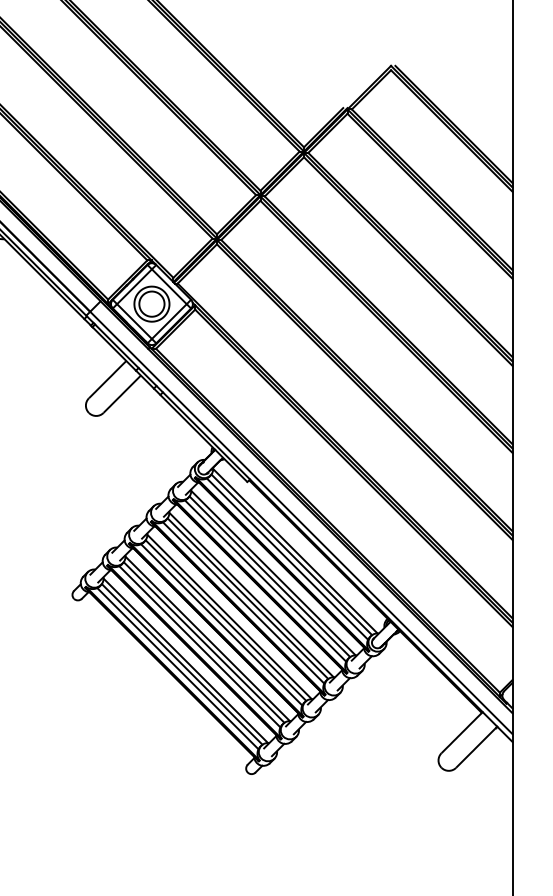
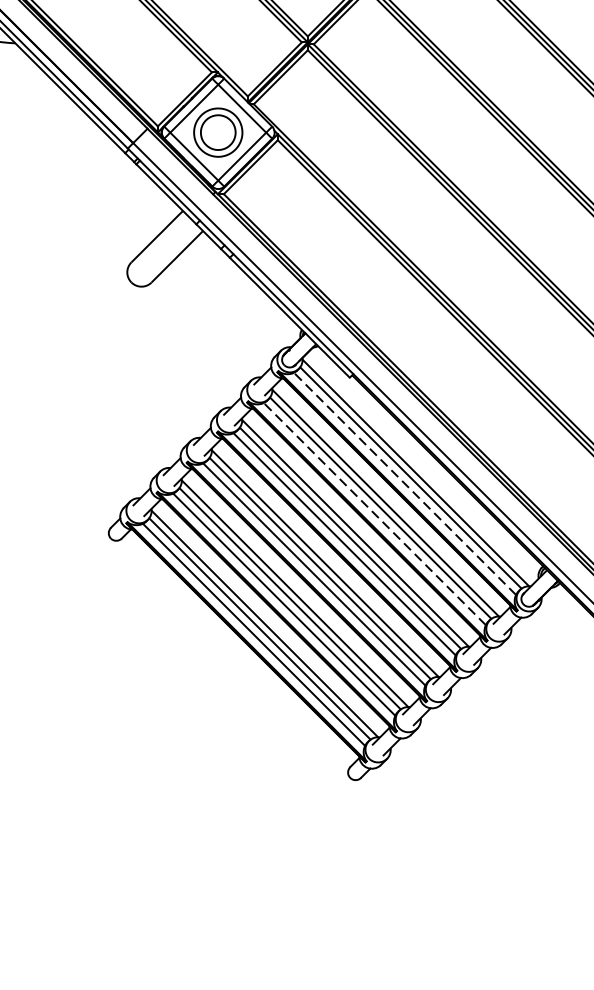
line: (287, 558) -> (405, 483), solid -> dashed
line: (265, 580) -> (374, 513), solid -> dashed

